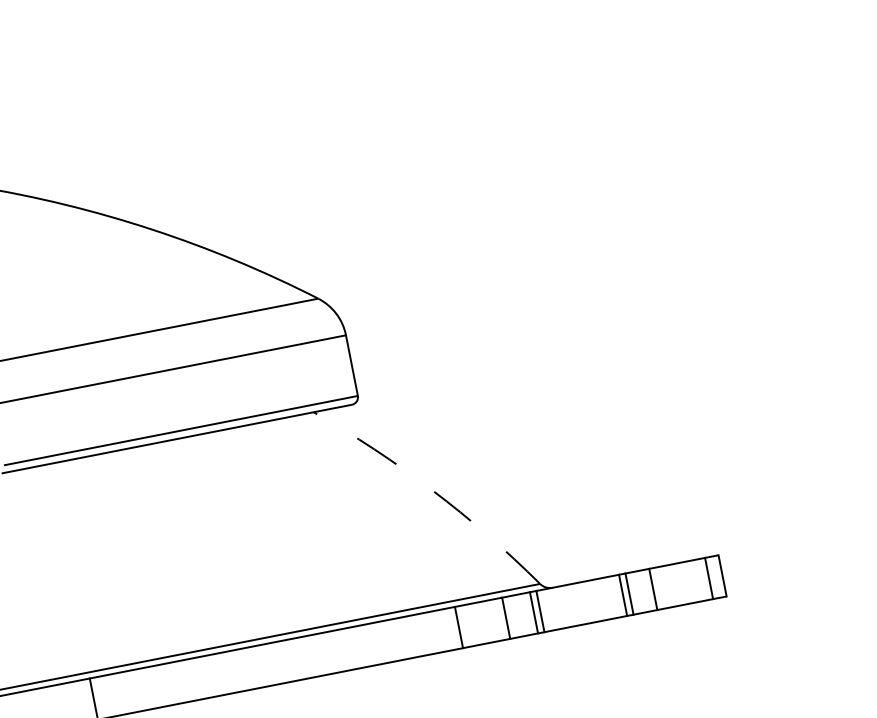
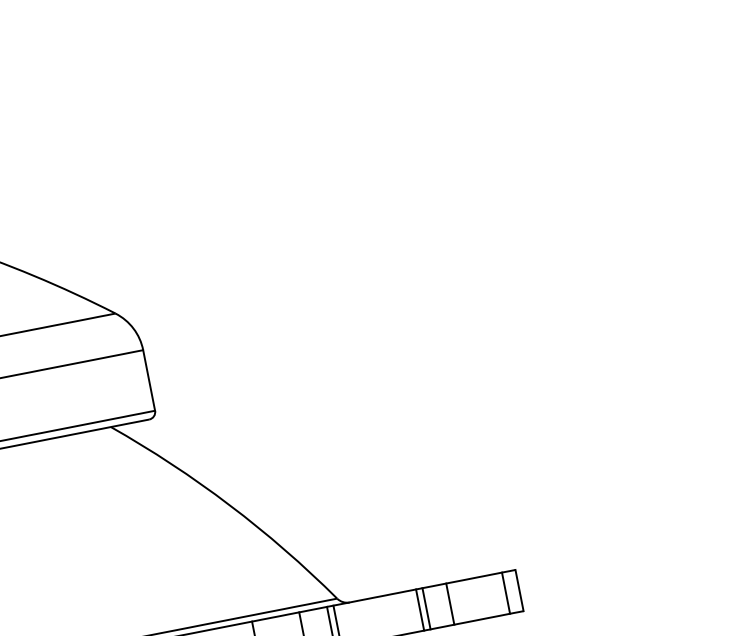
arc: (432, 490) -> (229, 505), dashed -> solid

